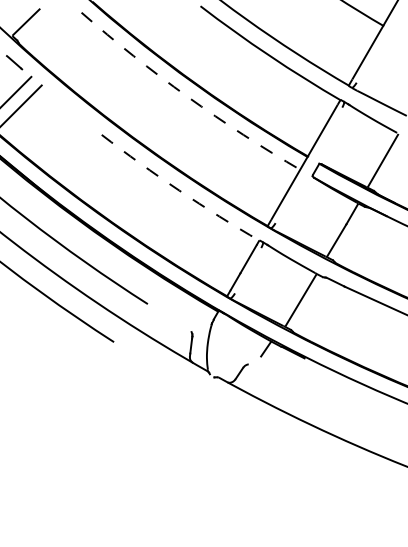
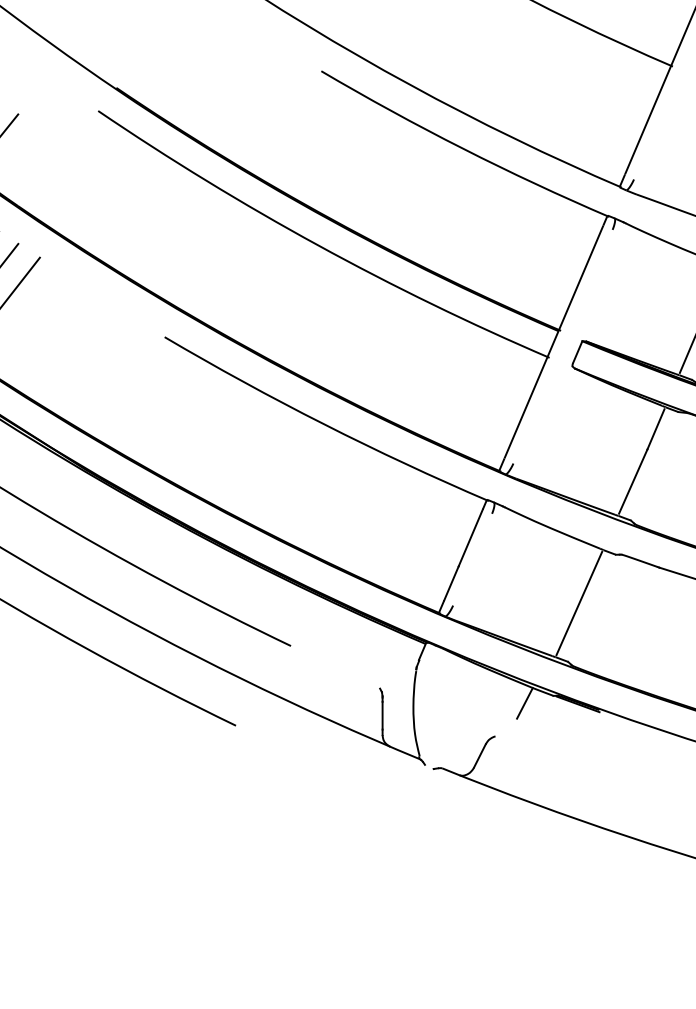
arc: (187, 96) -> (317, 244), dashed -> solid
arc: (179, 190) -> (324, 424), dashed -> solid

